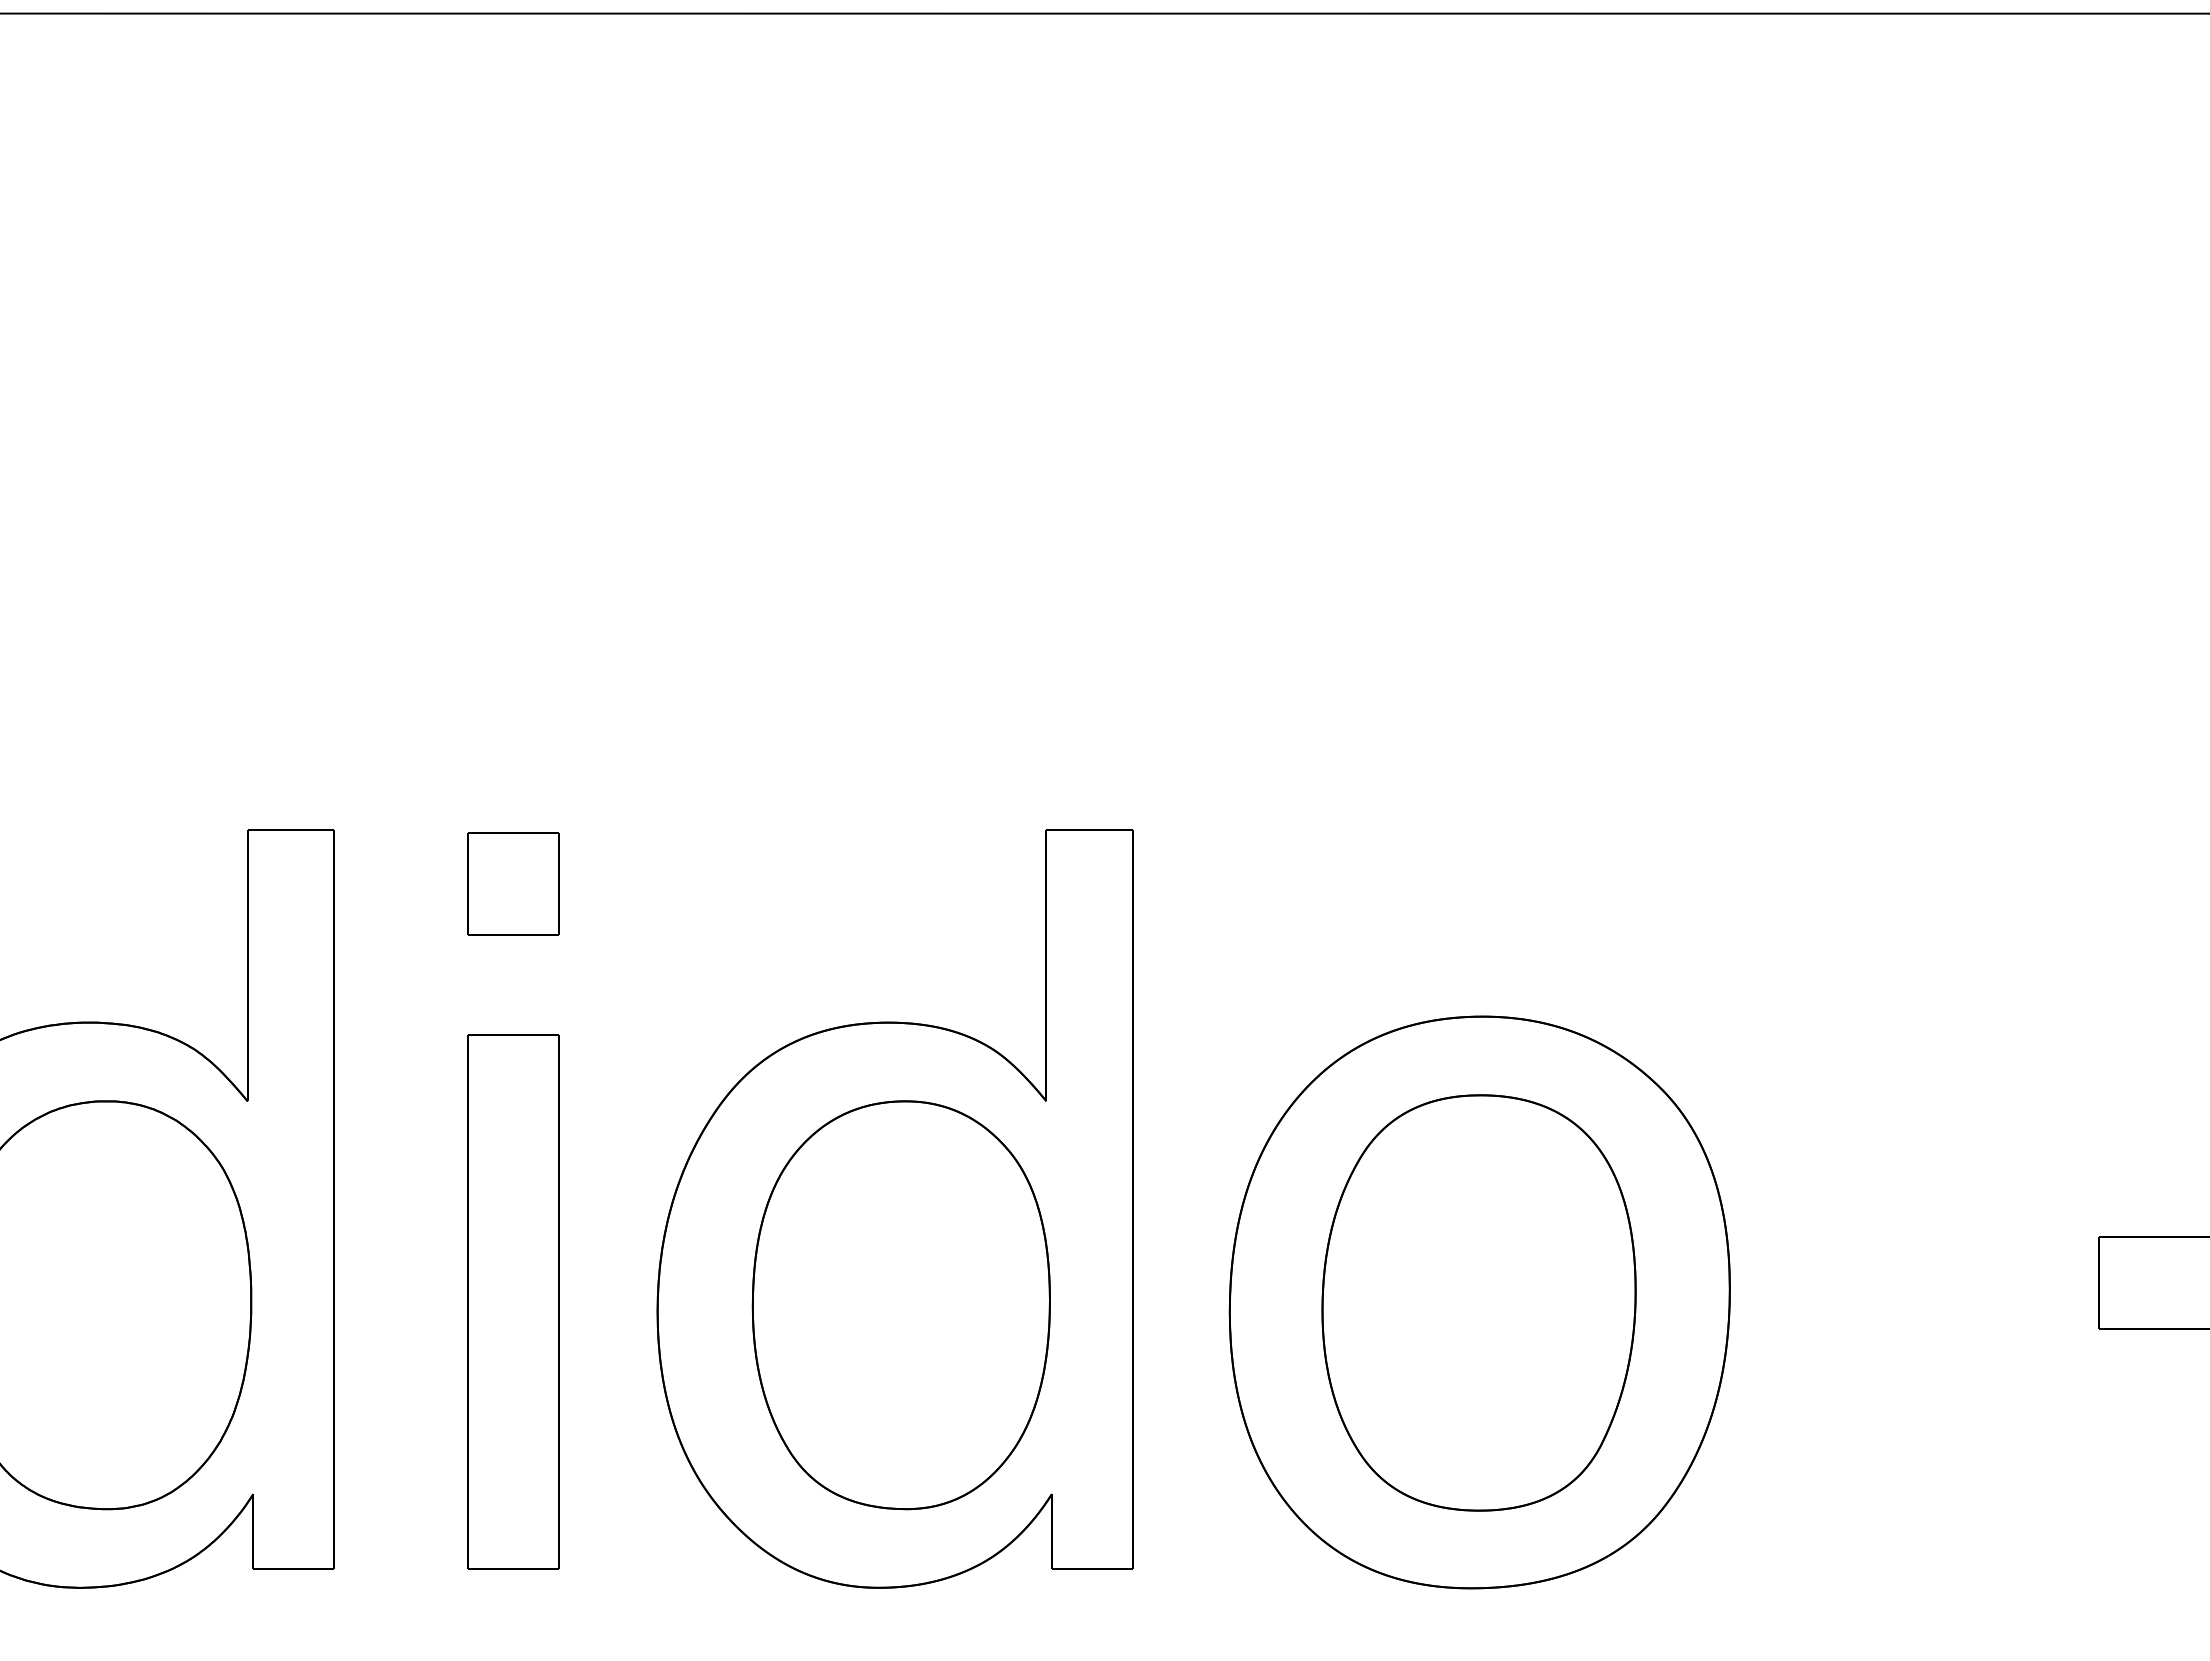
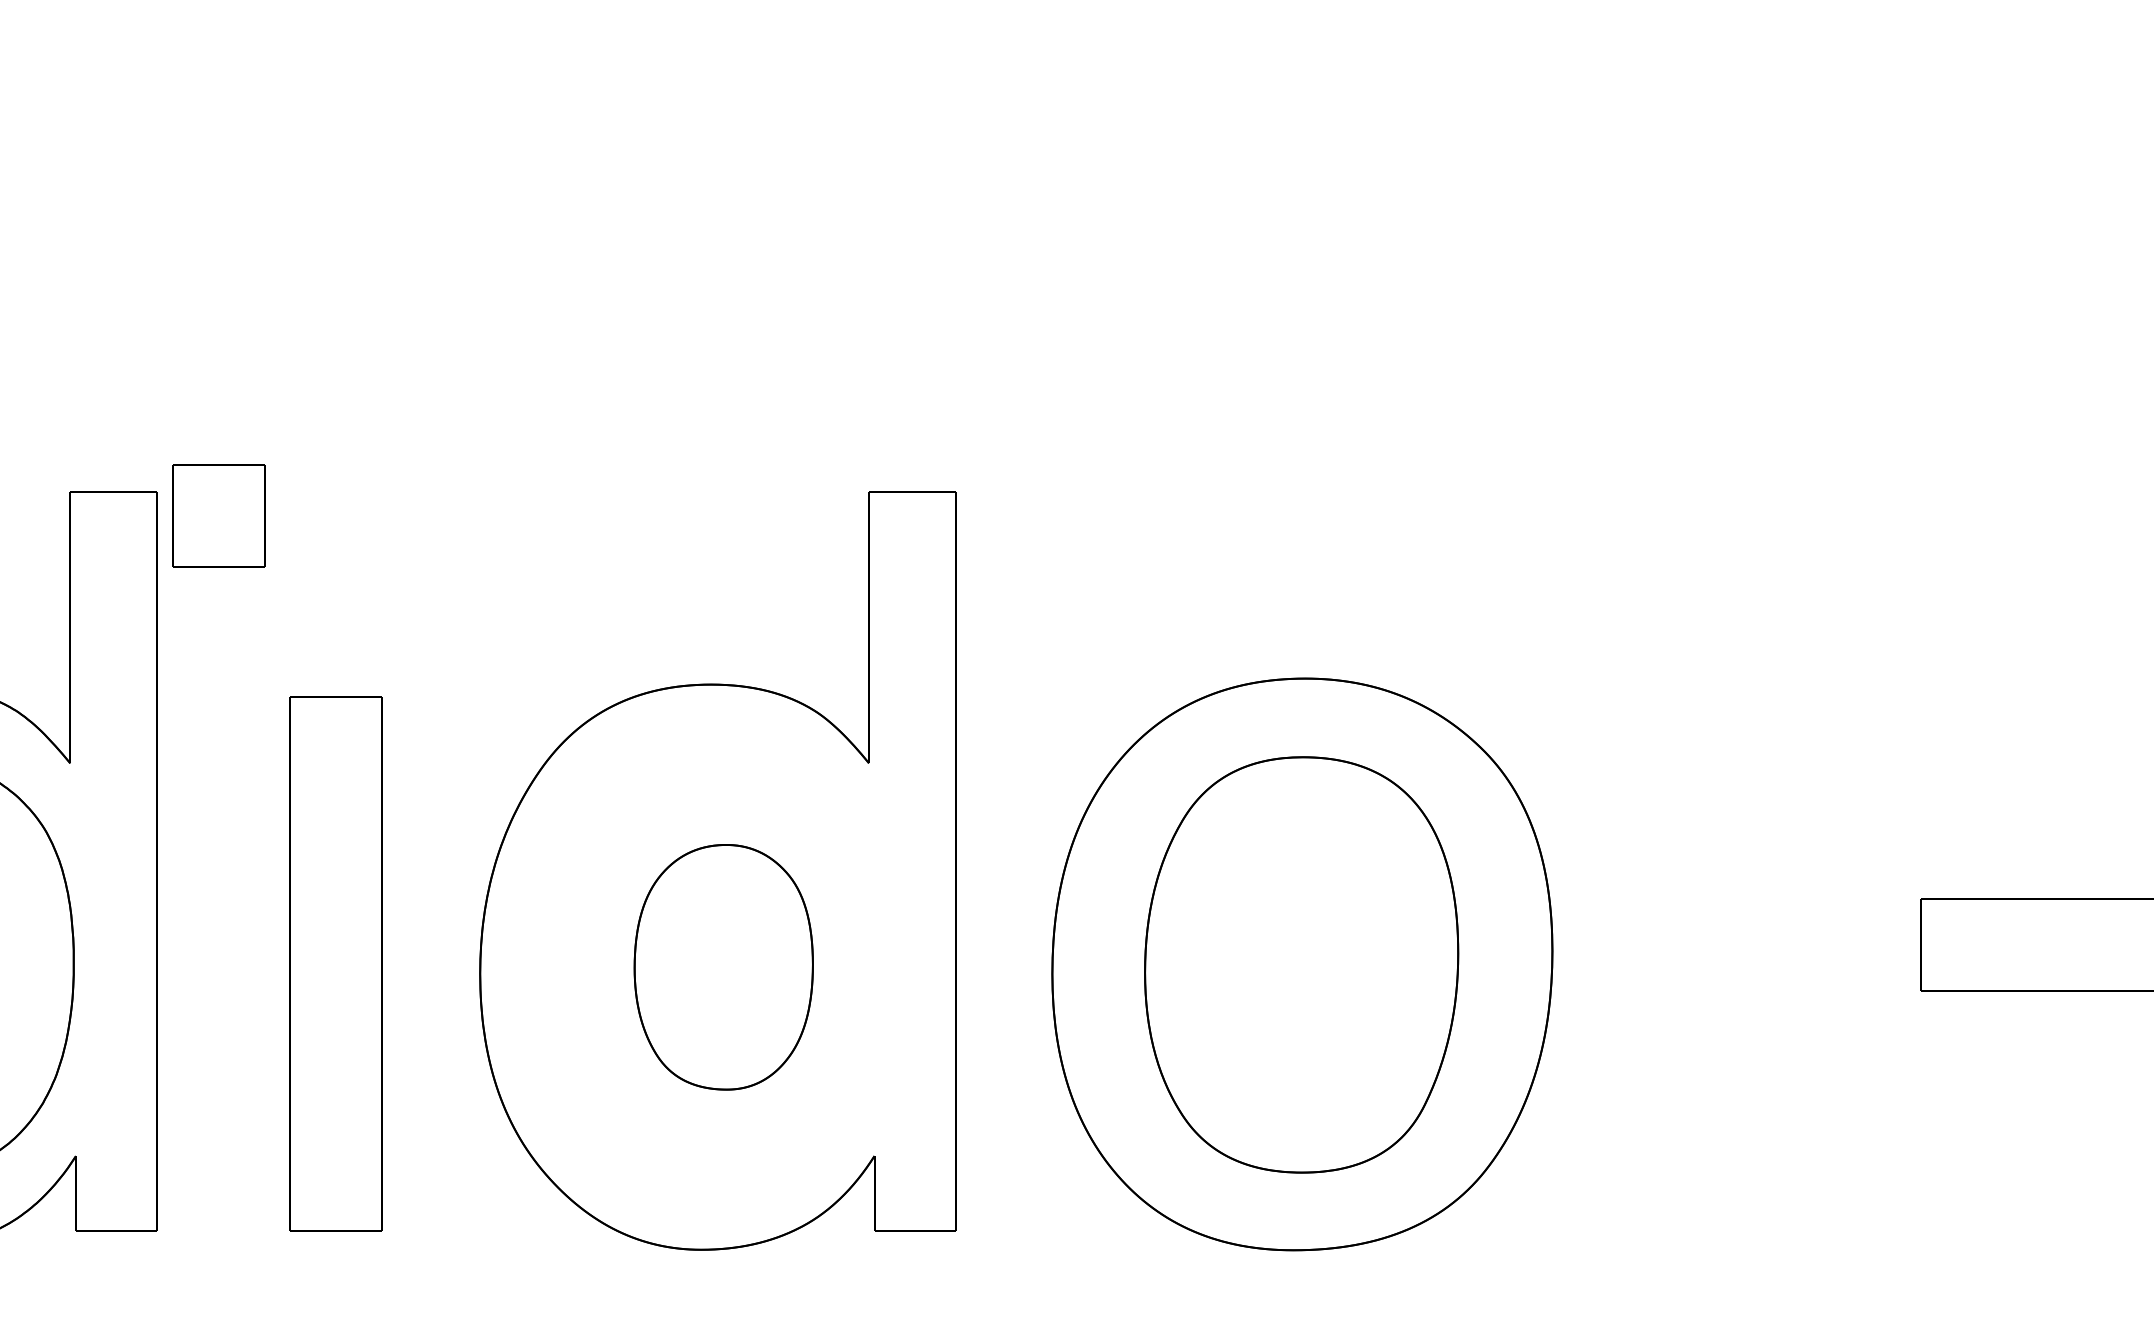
part: (513, 883) -> (219, 515), moved
part: (900, 1305) -> (723, 967), size x0.6

